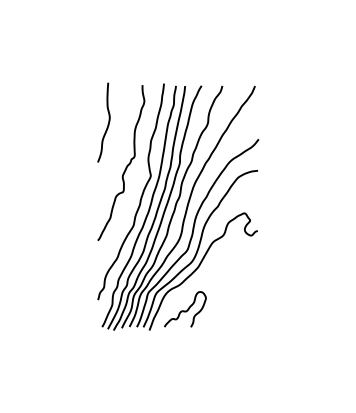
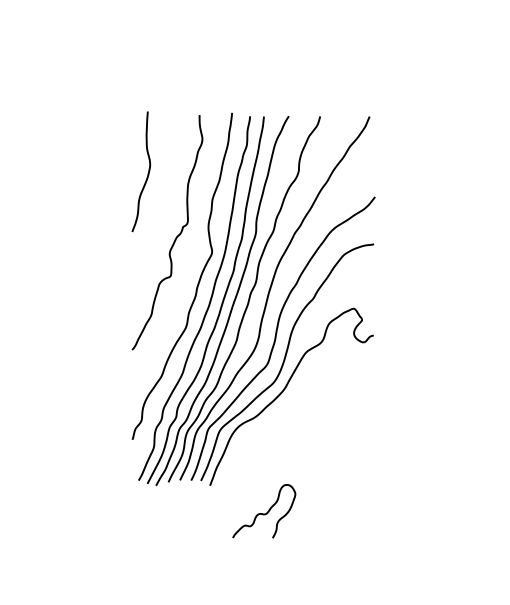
curve: (185, 310) -> (264, 512), moved

